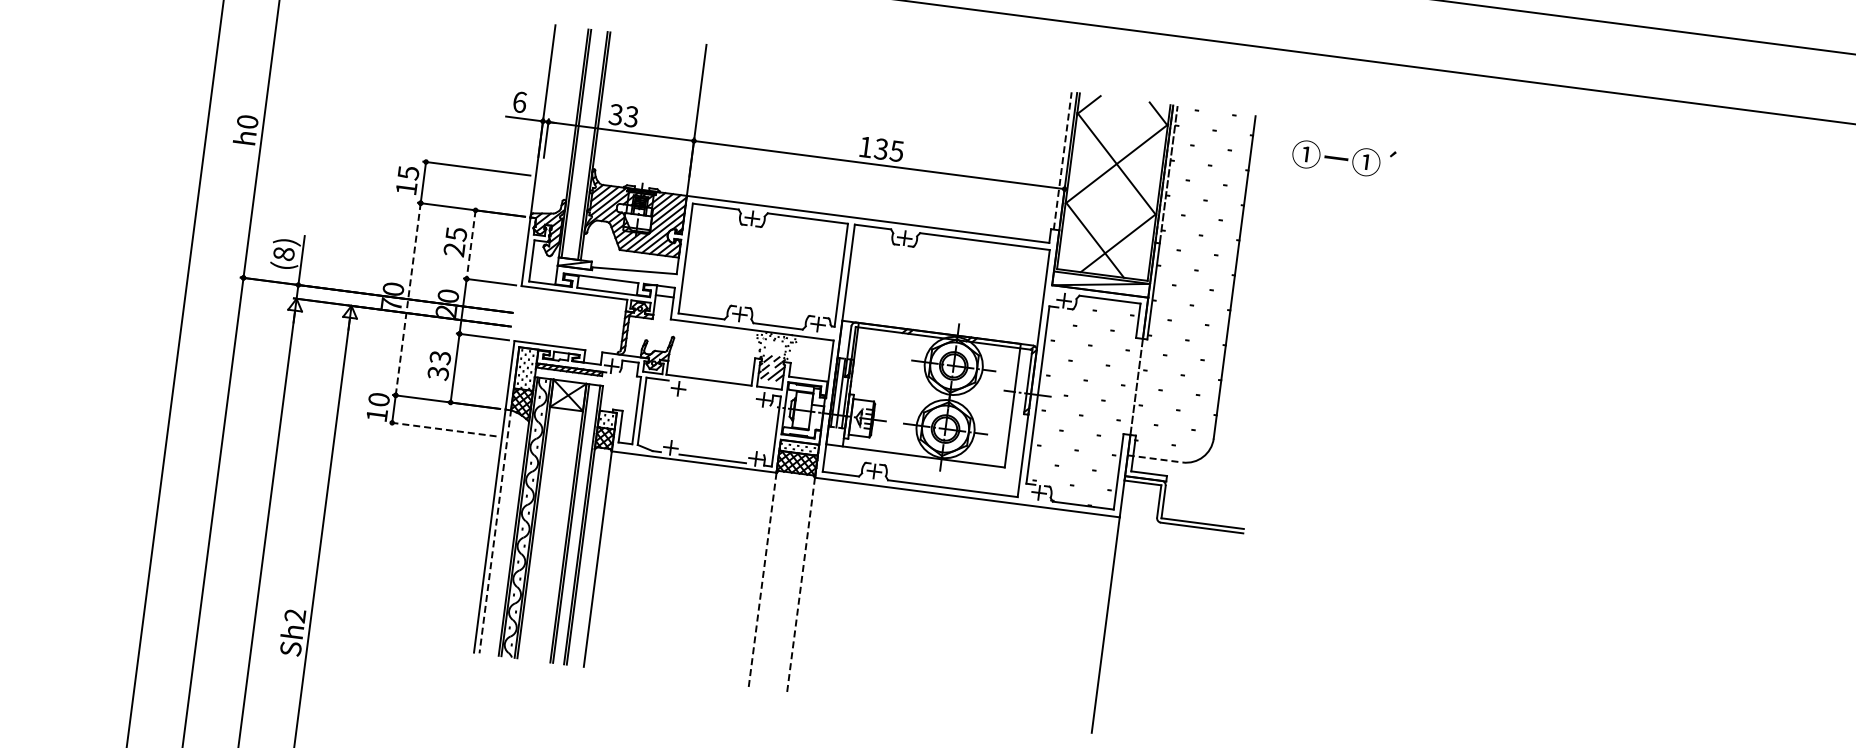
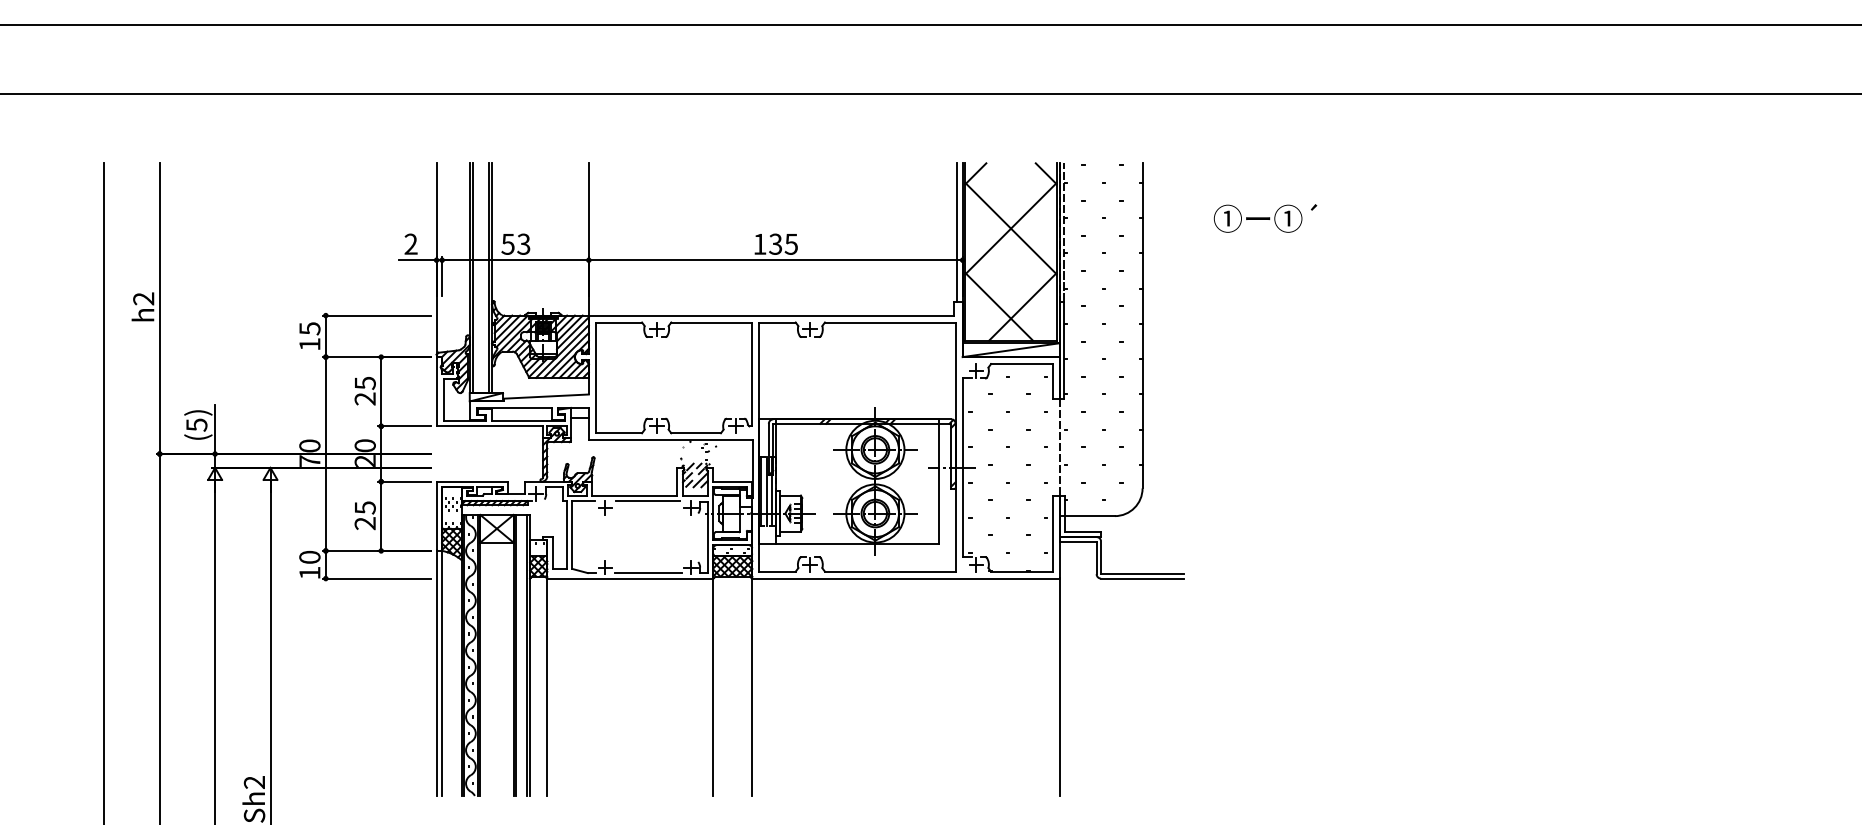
text: (519, 101) -> (410, 243), 6 -> 2
text: (615, 113) -> (507, 243), 33 -> 53
text: (247, 121) -> (143, 298), h0 -> h2
text: (1343, 159) -> (1265, 218), moved
line: (1063, 160) -> (957, 232), dashed -> solid
line: (471, 244) -> (381, 391), dashed -> solid
text: (283, 253) -> (196, 424), (8) -> (5)
line: (407, 299) -> (325, 454), dashed -> solid
text: (438, 365) -> (364, 515), 33 -> 25
line: (722, 387) -> (648, 501), added
line: (443, 429) -> (377, 578), dashed -> solid
line: (1155, 459) -> (1087, 516), dashed -> solid
line: (495, 531) -> (442, 673), dashed -> solid
line: (762, 580) -> (713, 687), dashed -> solid
line: (801, 585) -> (752, 687), dashed -> solid

